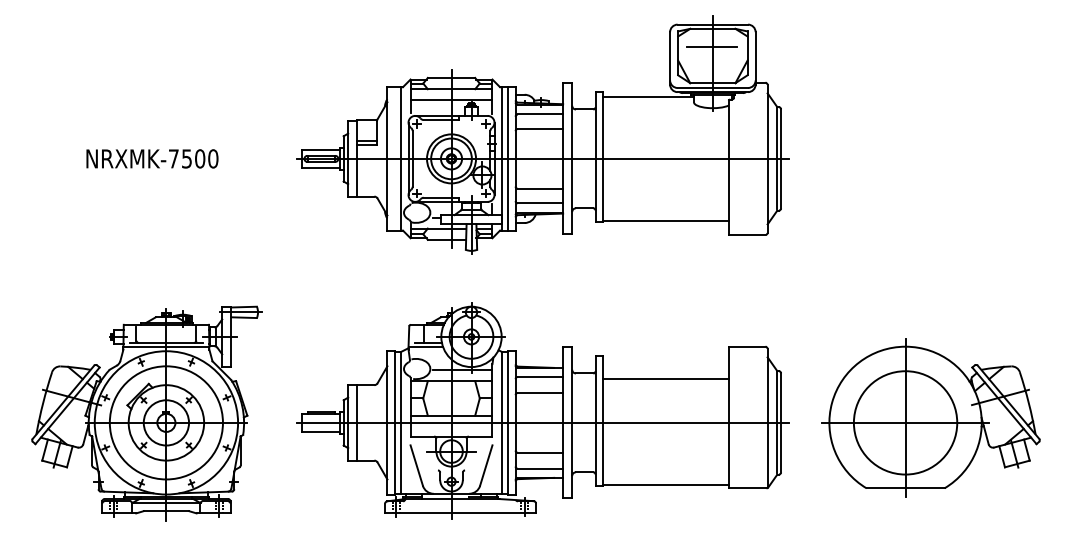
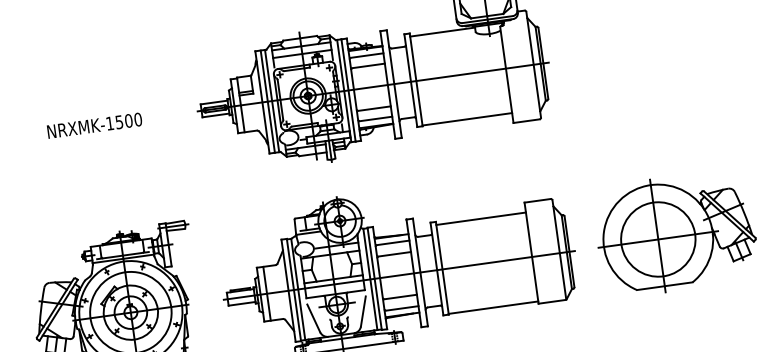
text: (173, 158) -> (109, 123), NRXMK-7500 -> NRXMK-1500
line: (394, 158) -> (267, 101), added
line: (665, 378) -> (480, 218), moved

